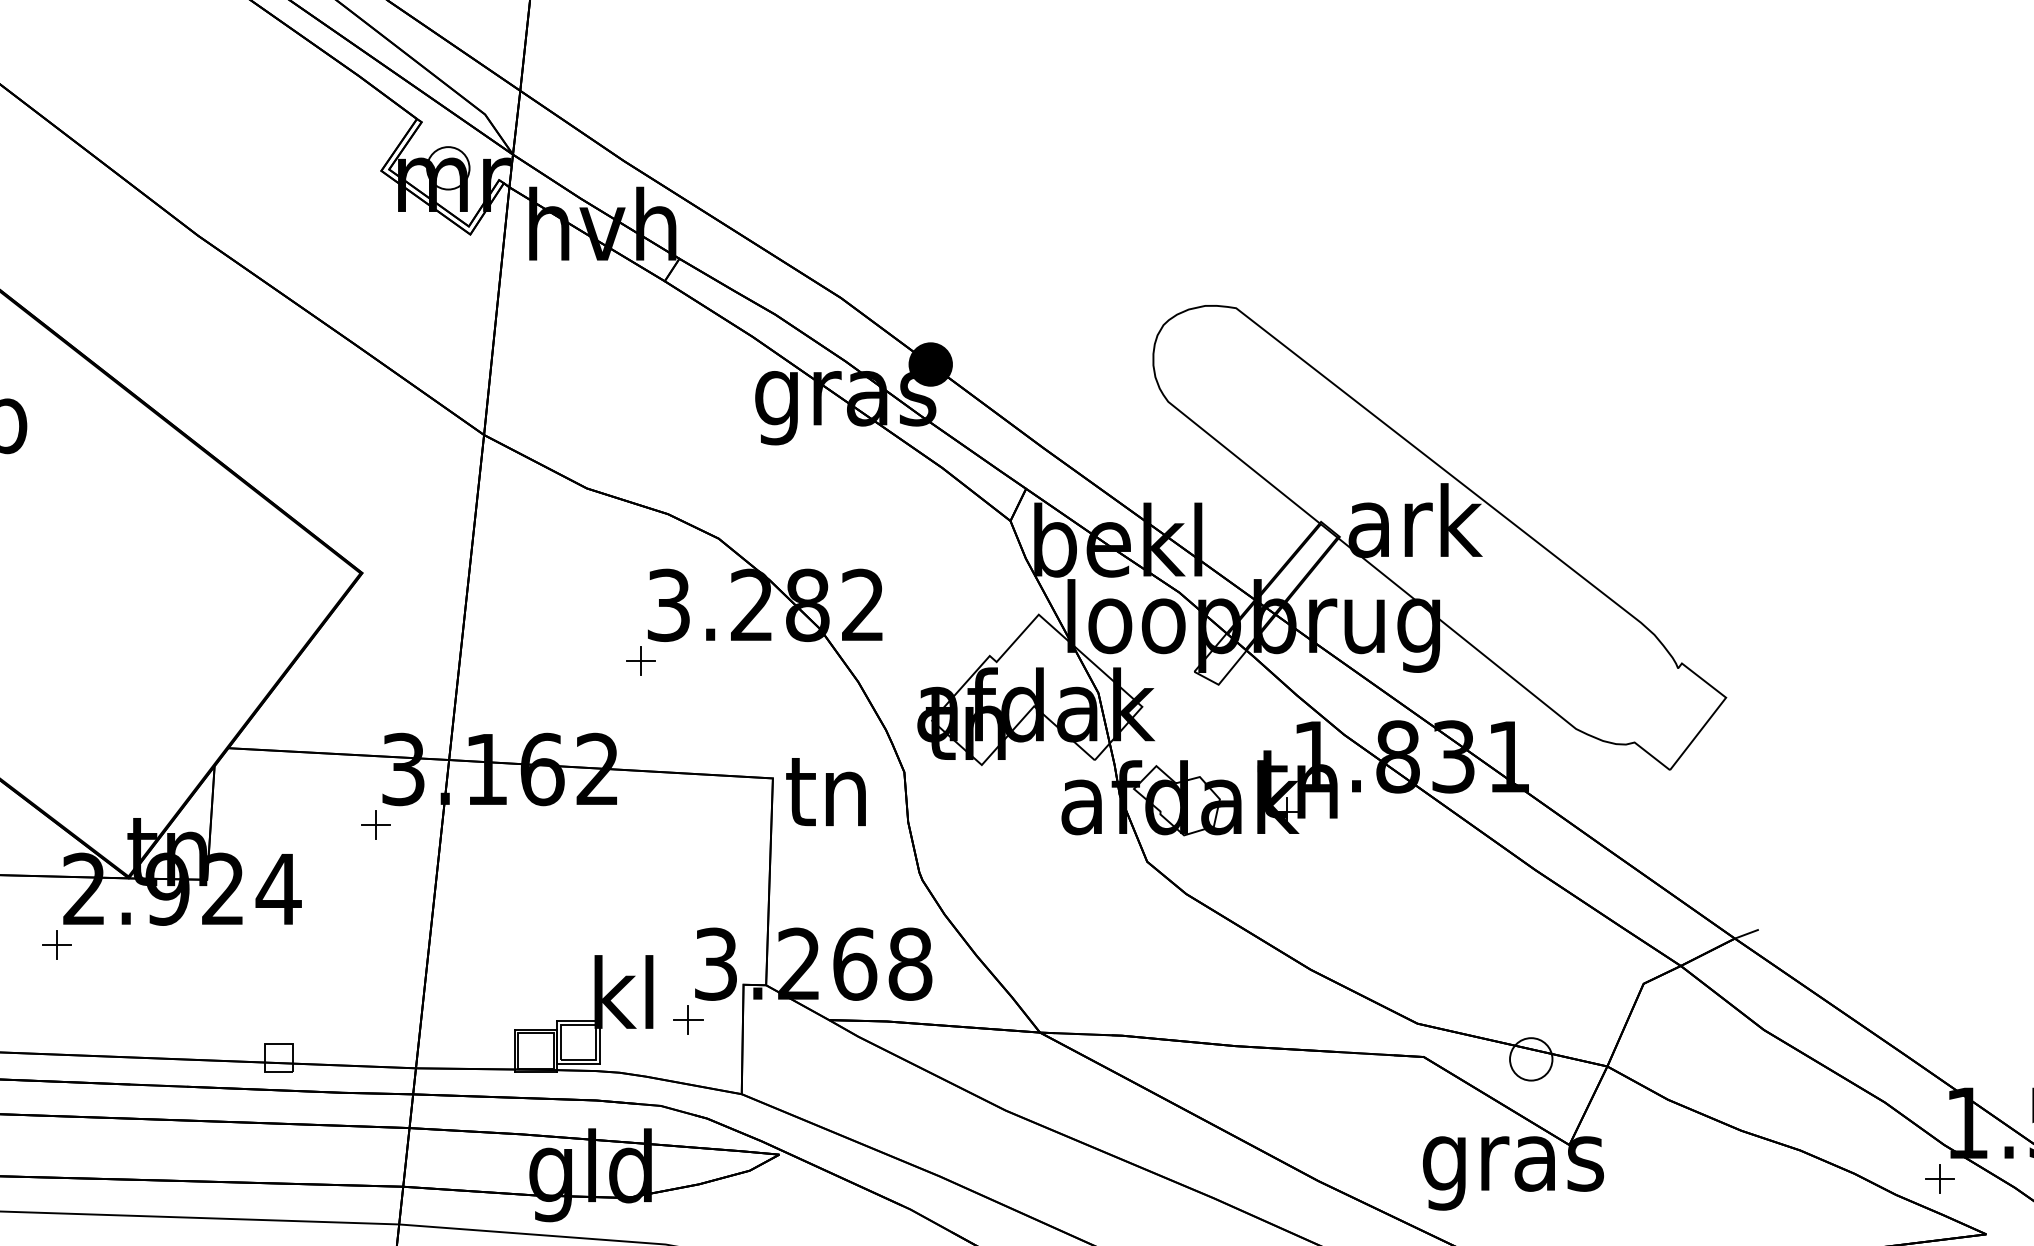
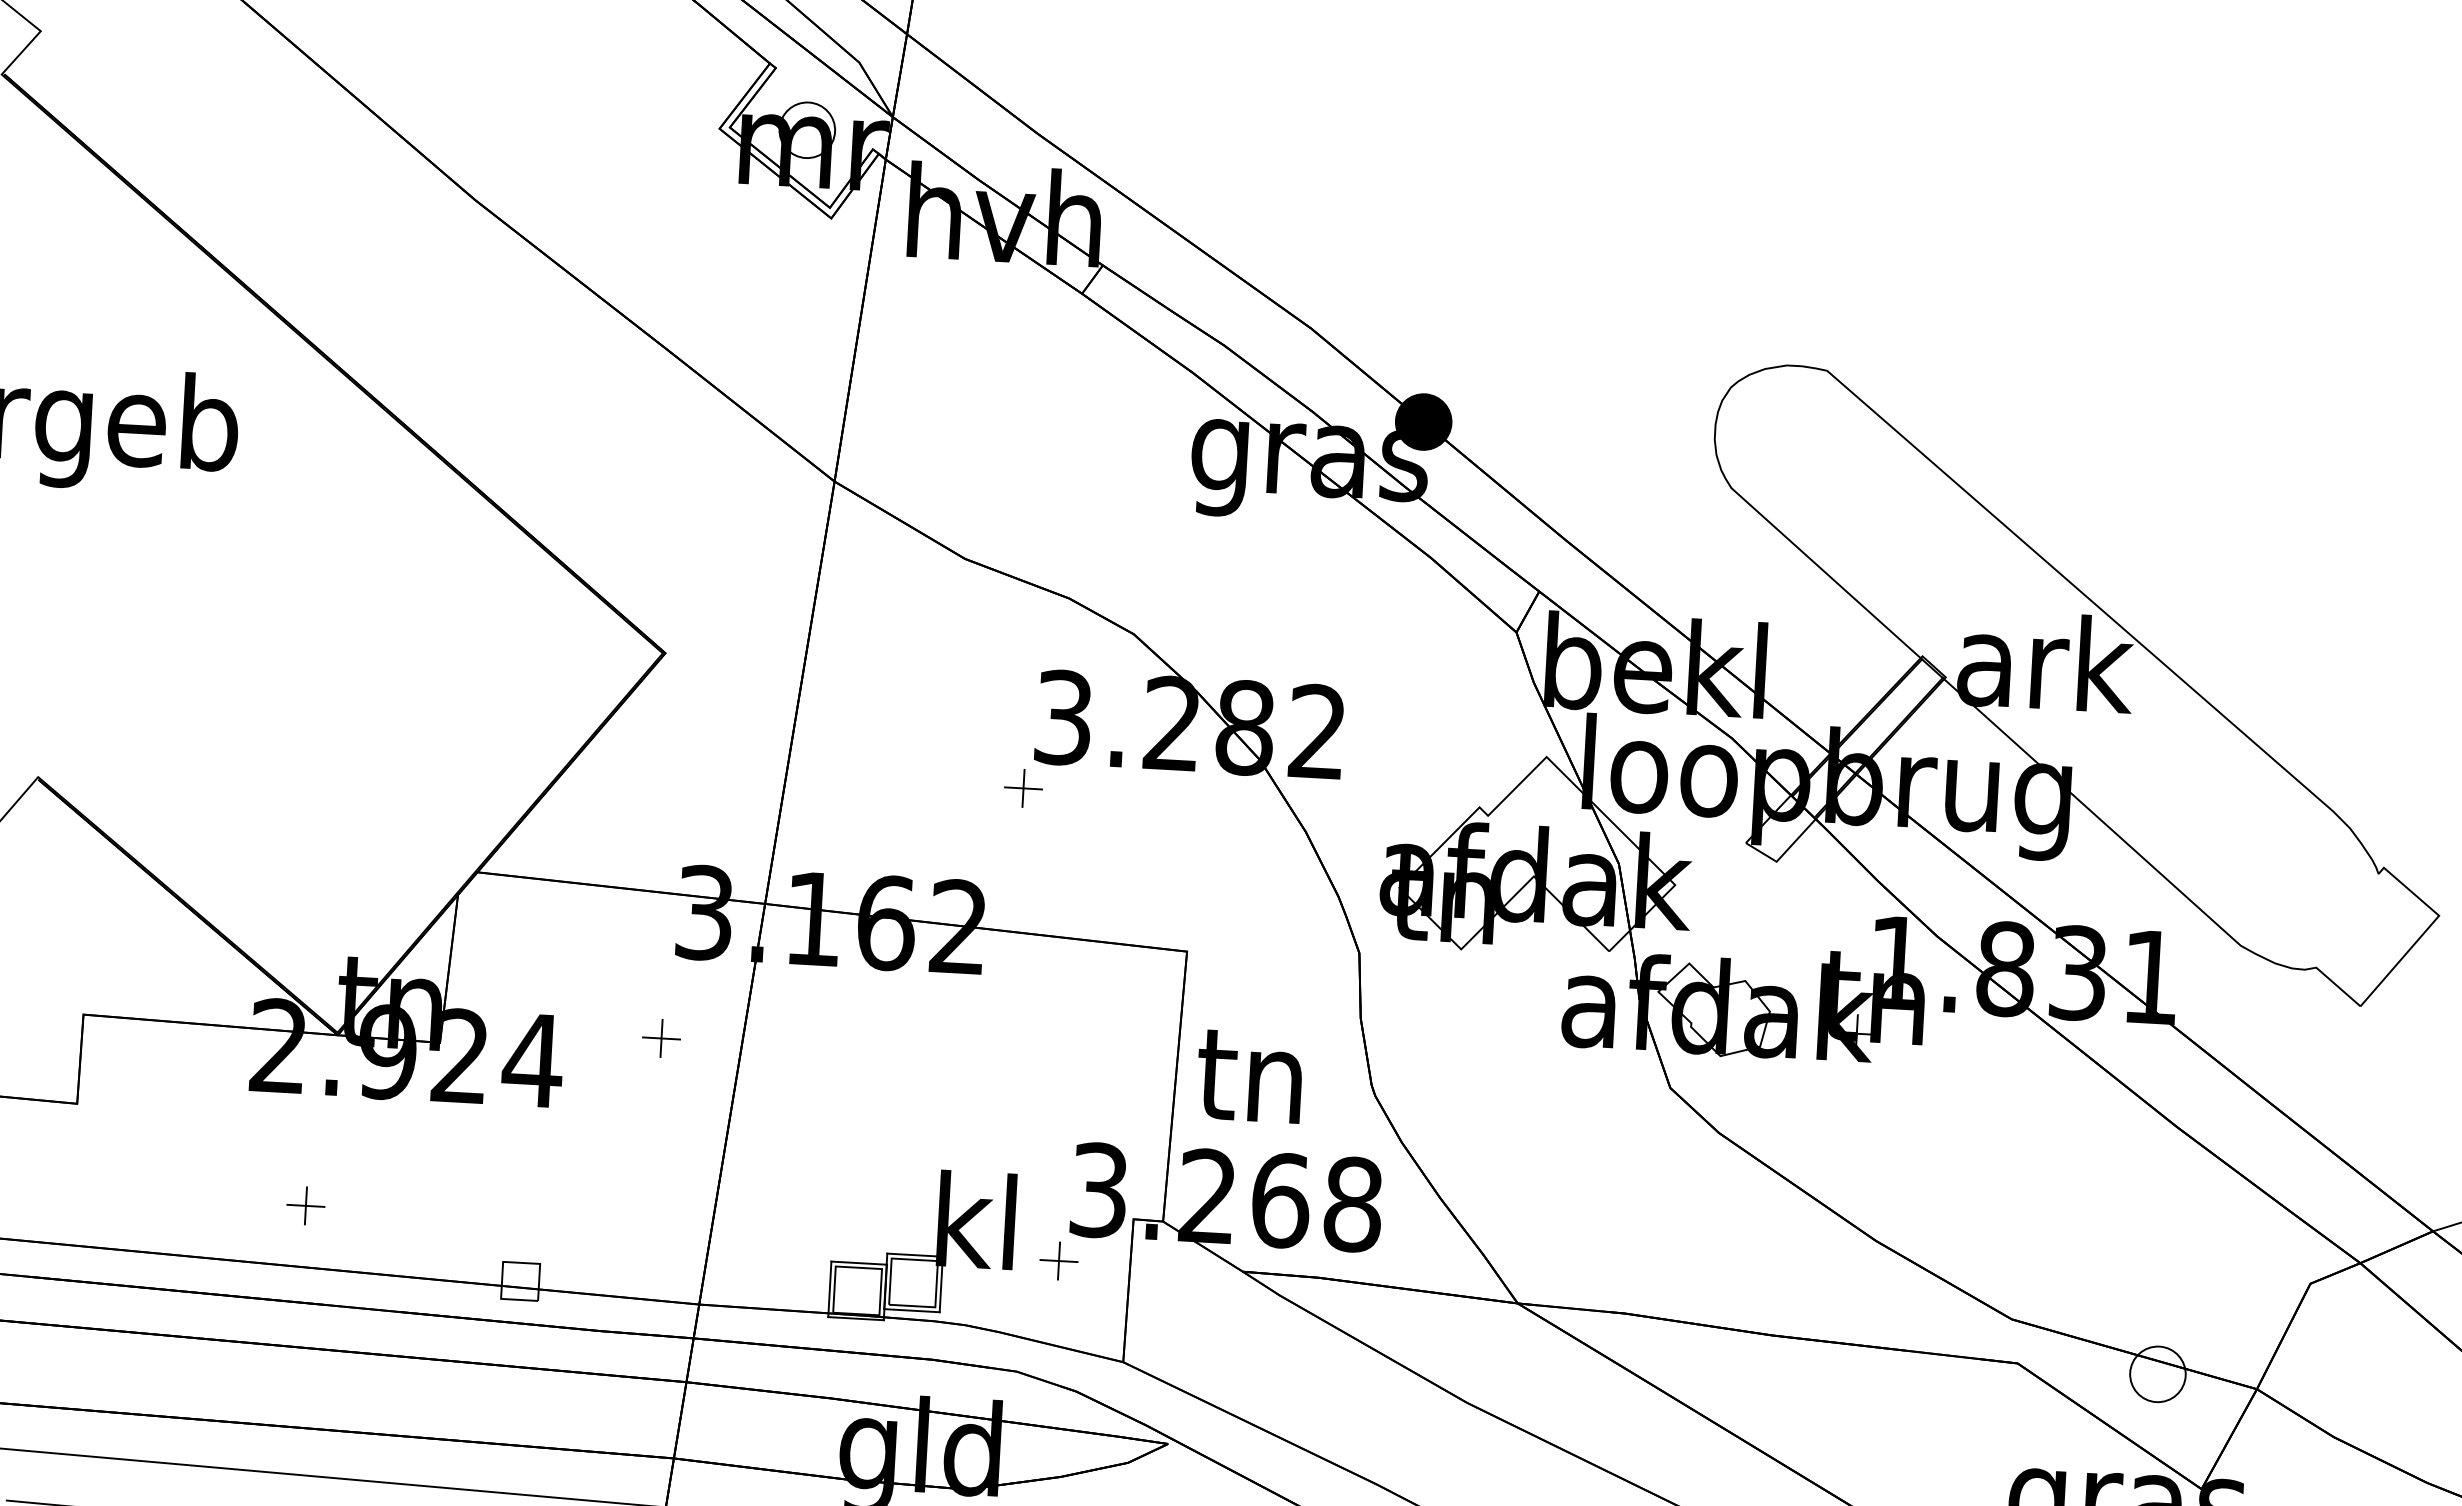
text: (825, 791) -> (1249, 1075), moved
part: (375, 824) -> (661, 1037), moved
part: (56, 944) -> (305, 1205), moved

